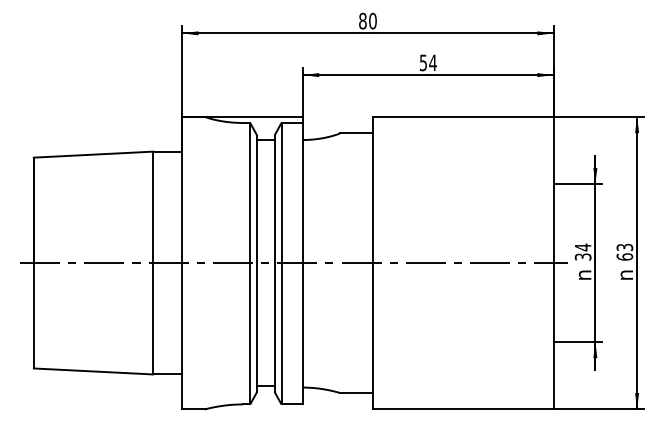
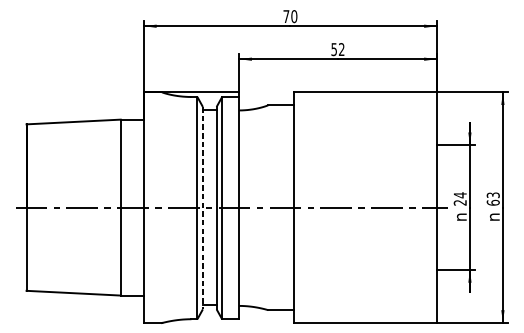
text: (362, 20) -> (286, 16), 80 -> 70
text: (432, 62) -> (341, 49), 54 -> 52
text: (583, 256) -> (460, 202), 34 -> 24
line: (257, 264) -> (203, 208), solid -> dashed

